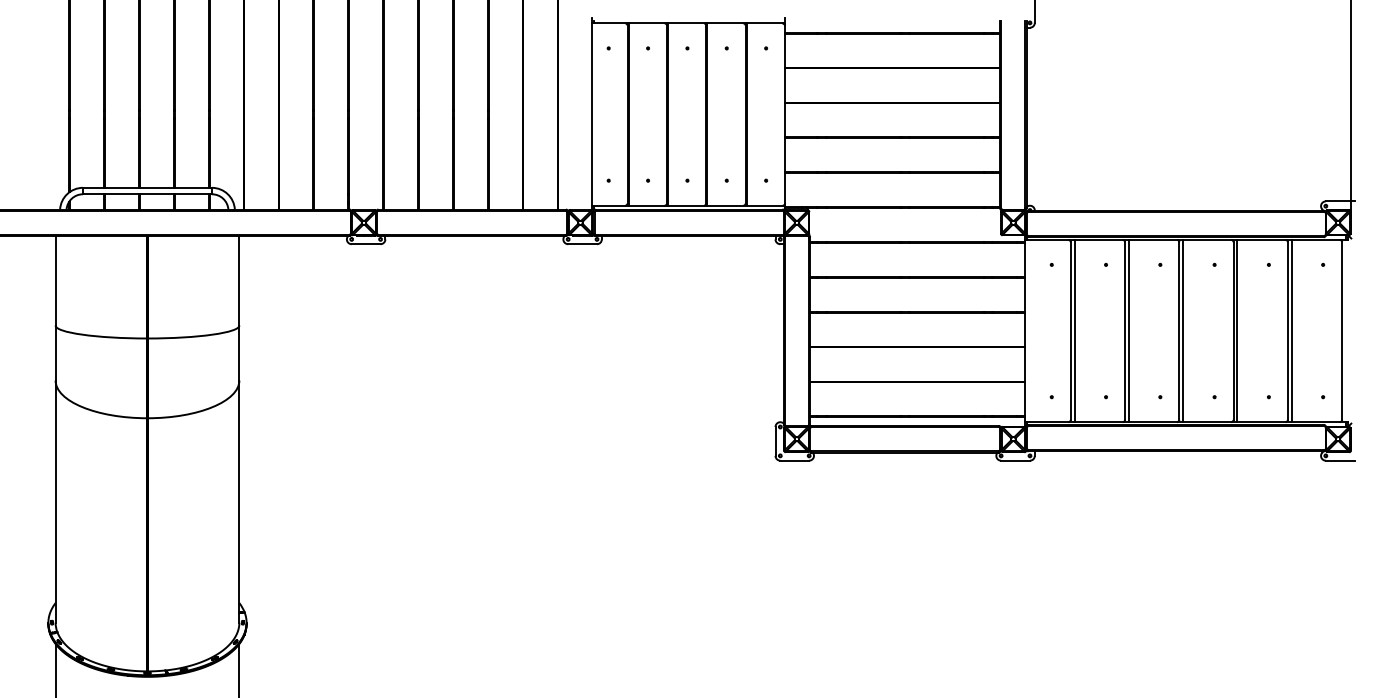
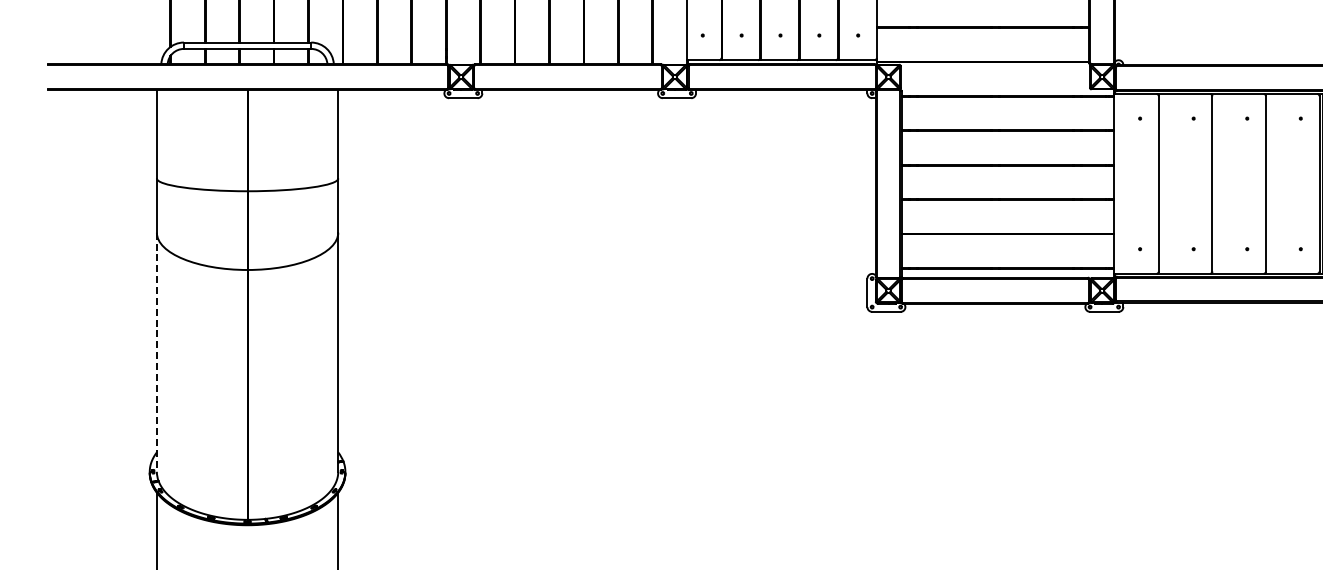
line: (1074, 330) -> (1162, 183), removed
line: (1128, 330) -> (1215, 183), removed
line: (1183, 330) -> (1270, 183), removed
line: (55, 502) -> (156, 353), solid -> dashed

